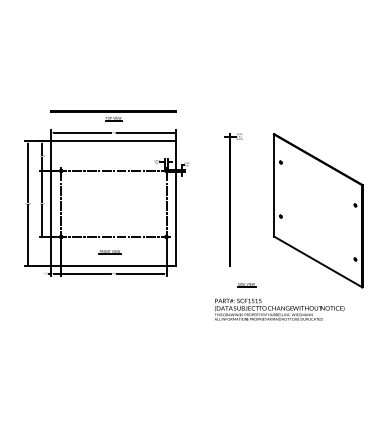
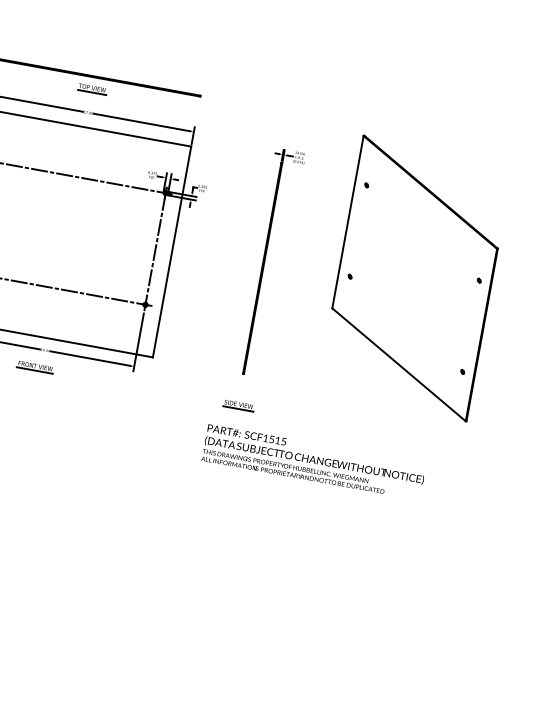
part: (317, 210) -> (413, 277), moved
line: (109, 252) -> (34, 367), moved
part: (246, 285) -> (238, 406), moved

